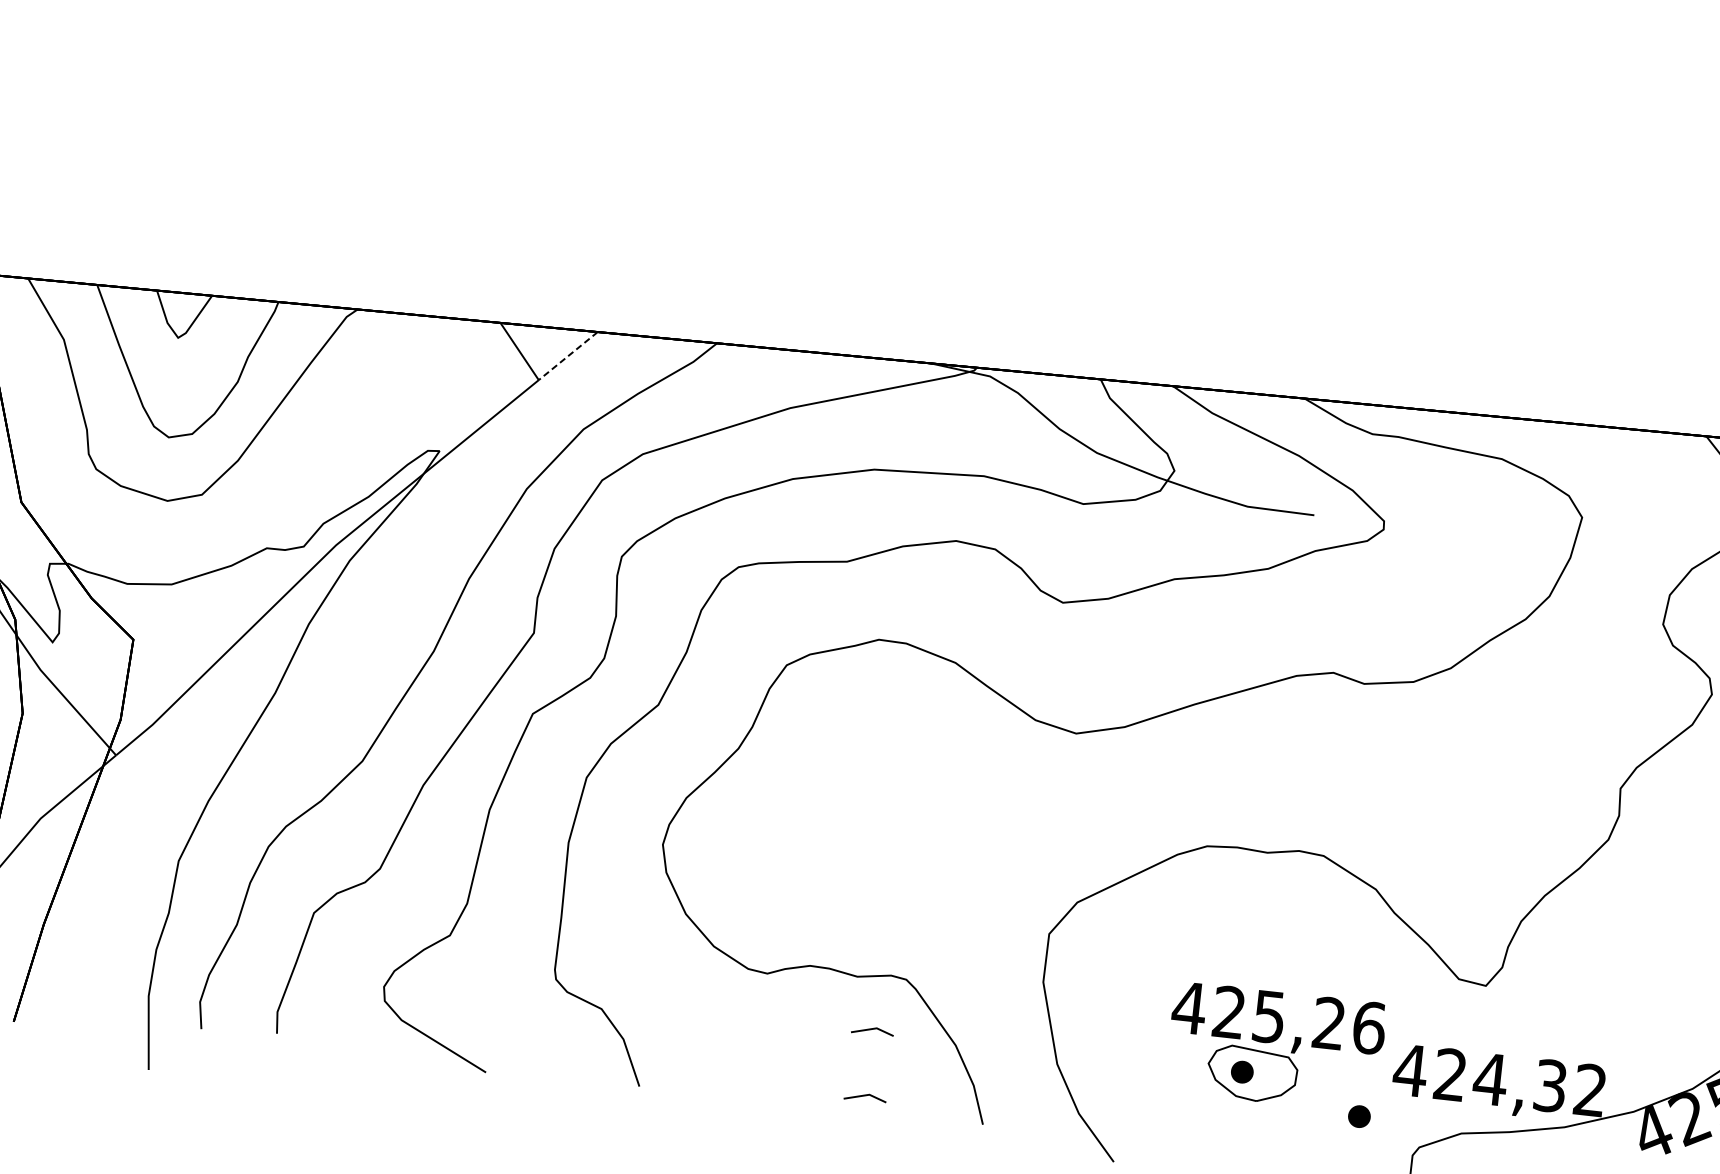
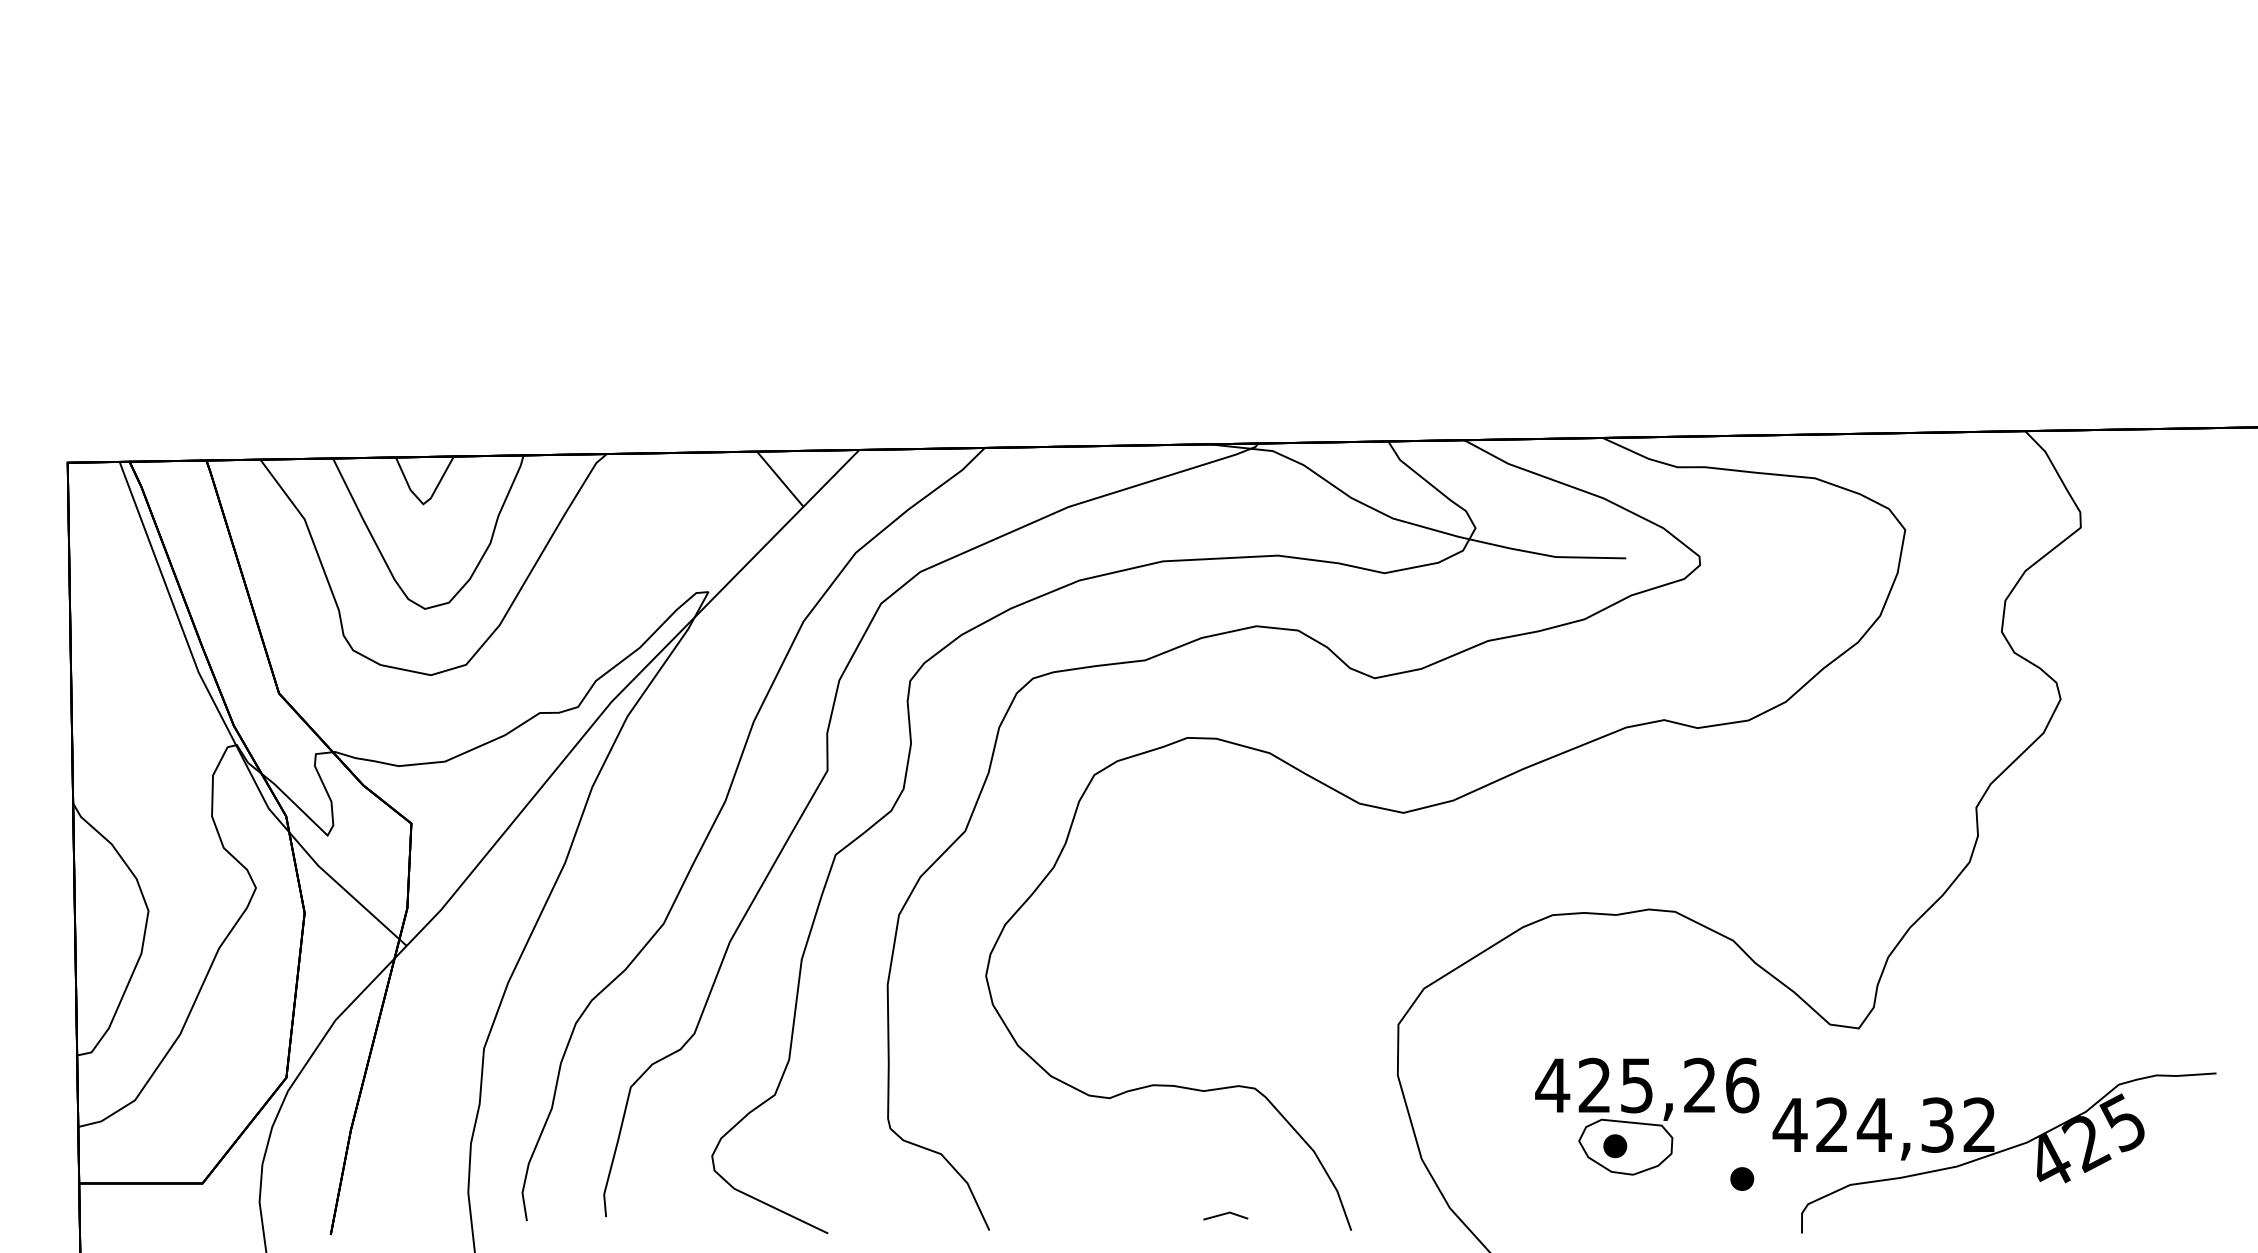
line: (568, 356) -> (831, 478), dashed -> solid
line: (872, 1029) -> (1225, 1144), removed

